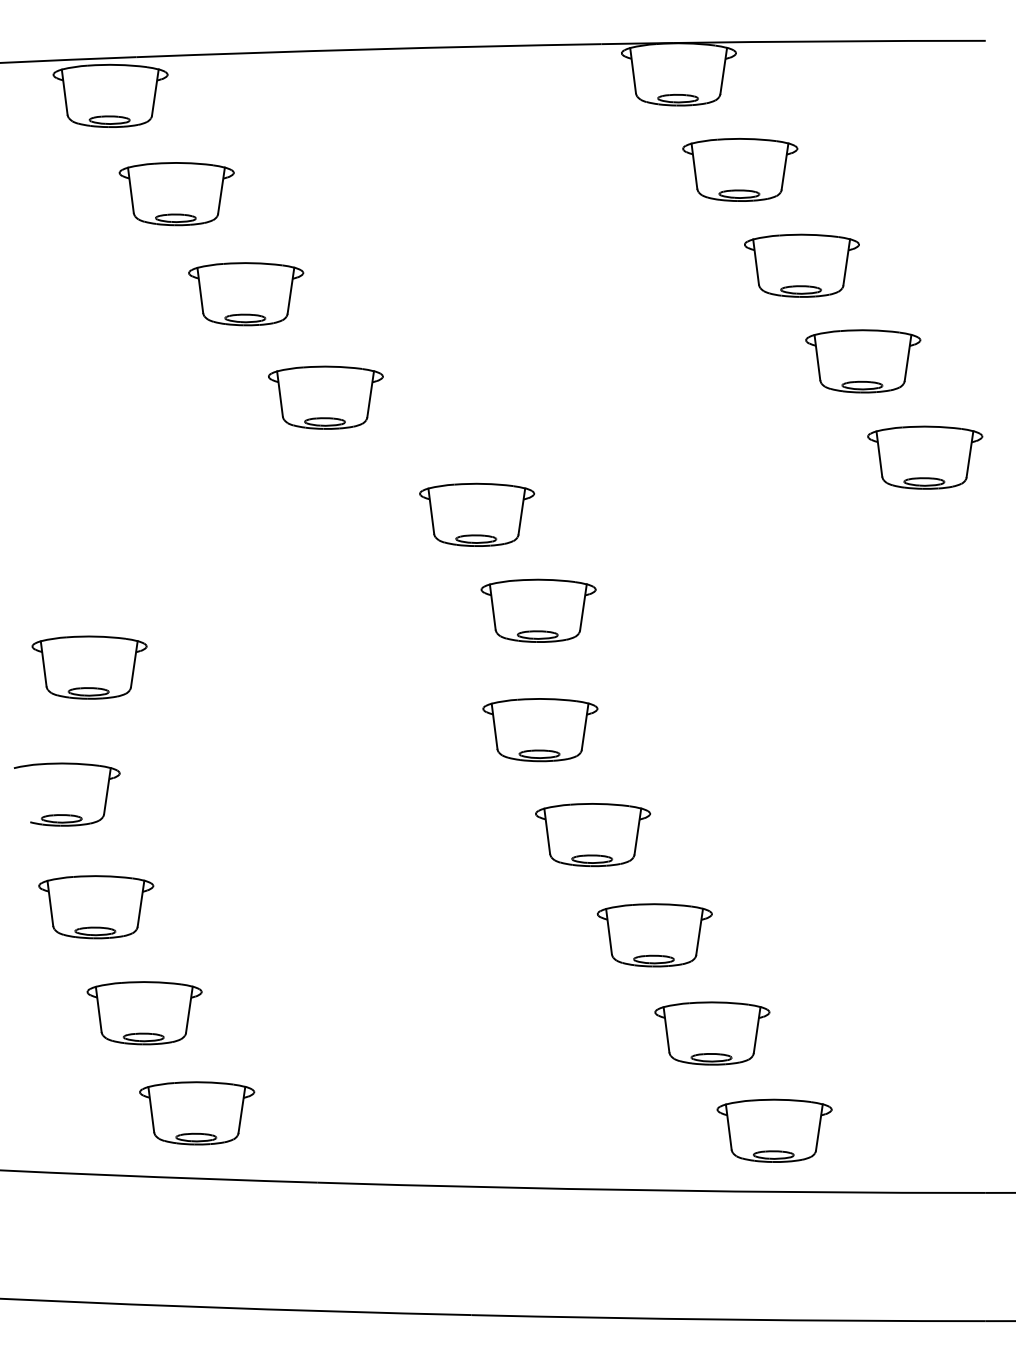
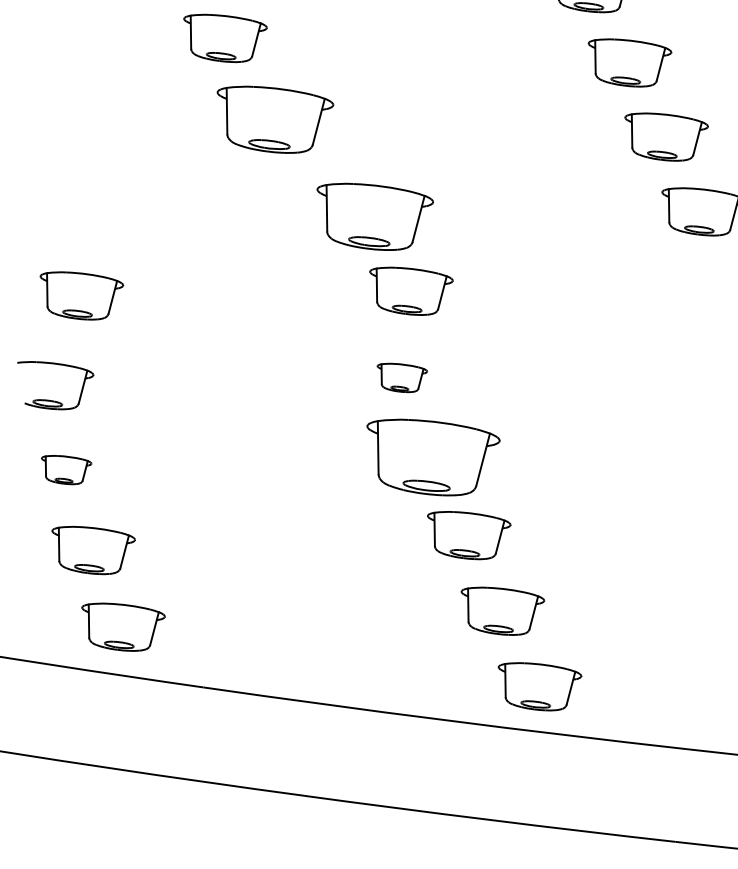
part: (325, 397) -> (272, 119), size x1.4
part: (477, 514) -> (373, 216), size x1.4
part: (540, 730) -> (401, 378), size x0.6
part: (593, 835) -> (431, 458), size x1.6
part: (96, 907) -> (65, 470), size x0.6

